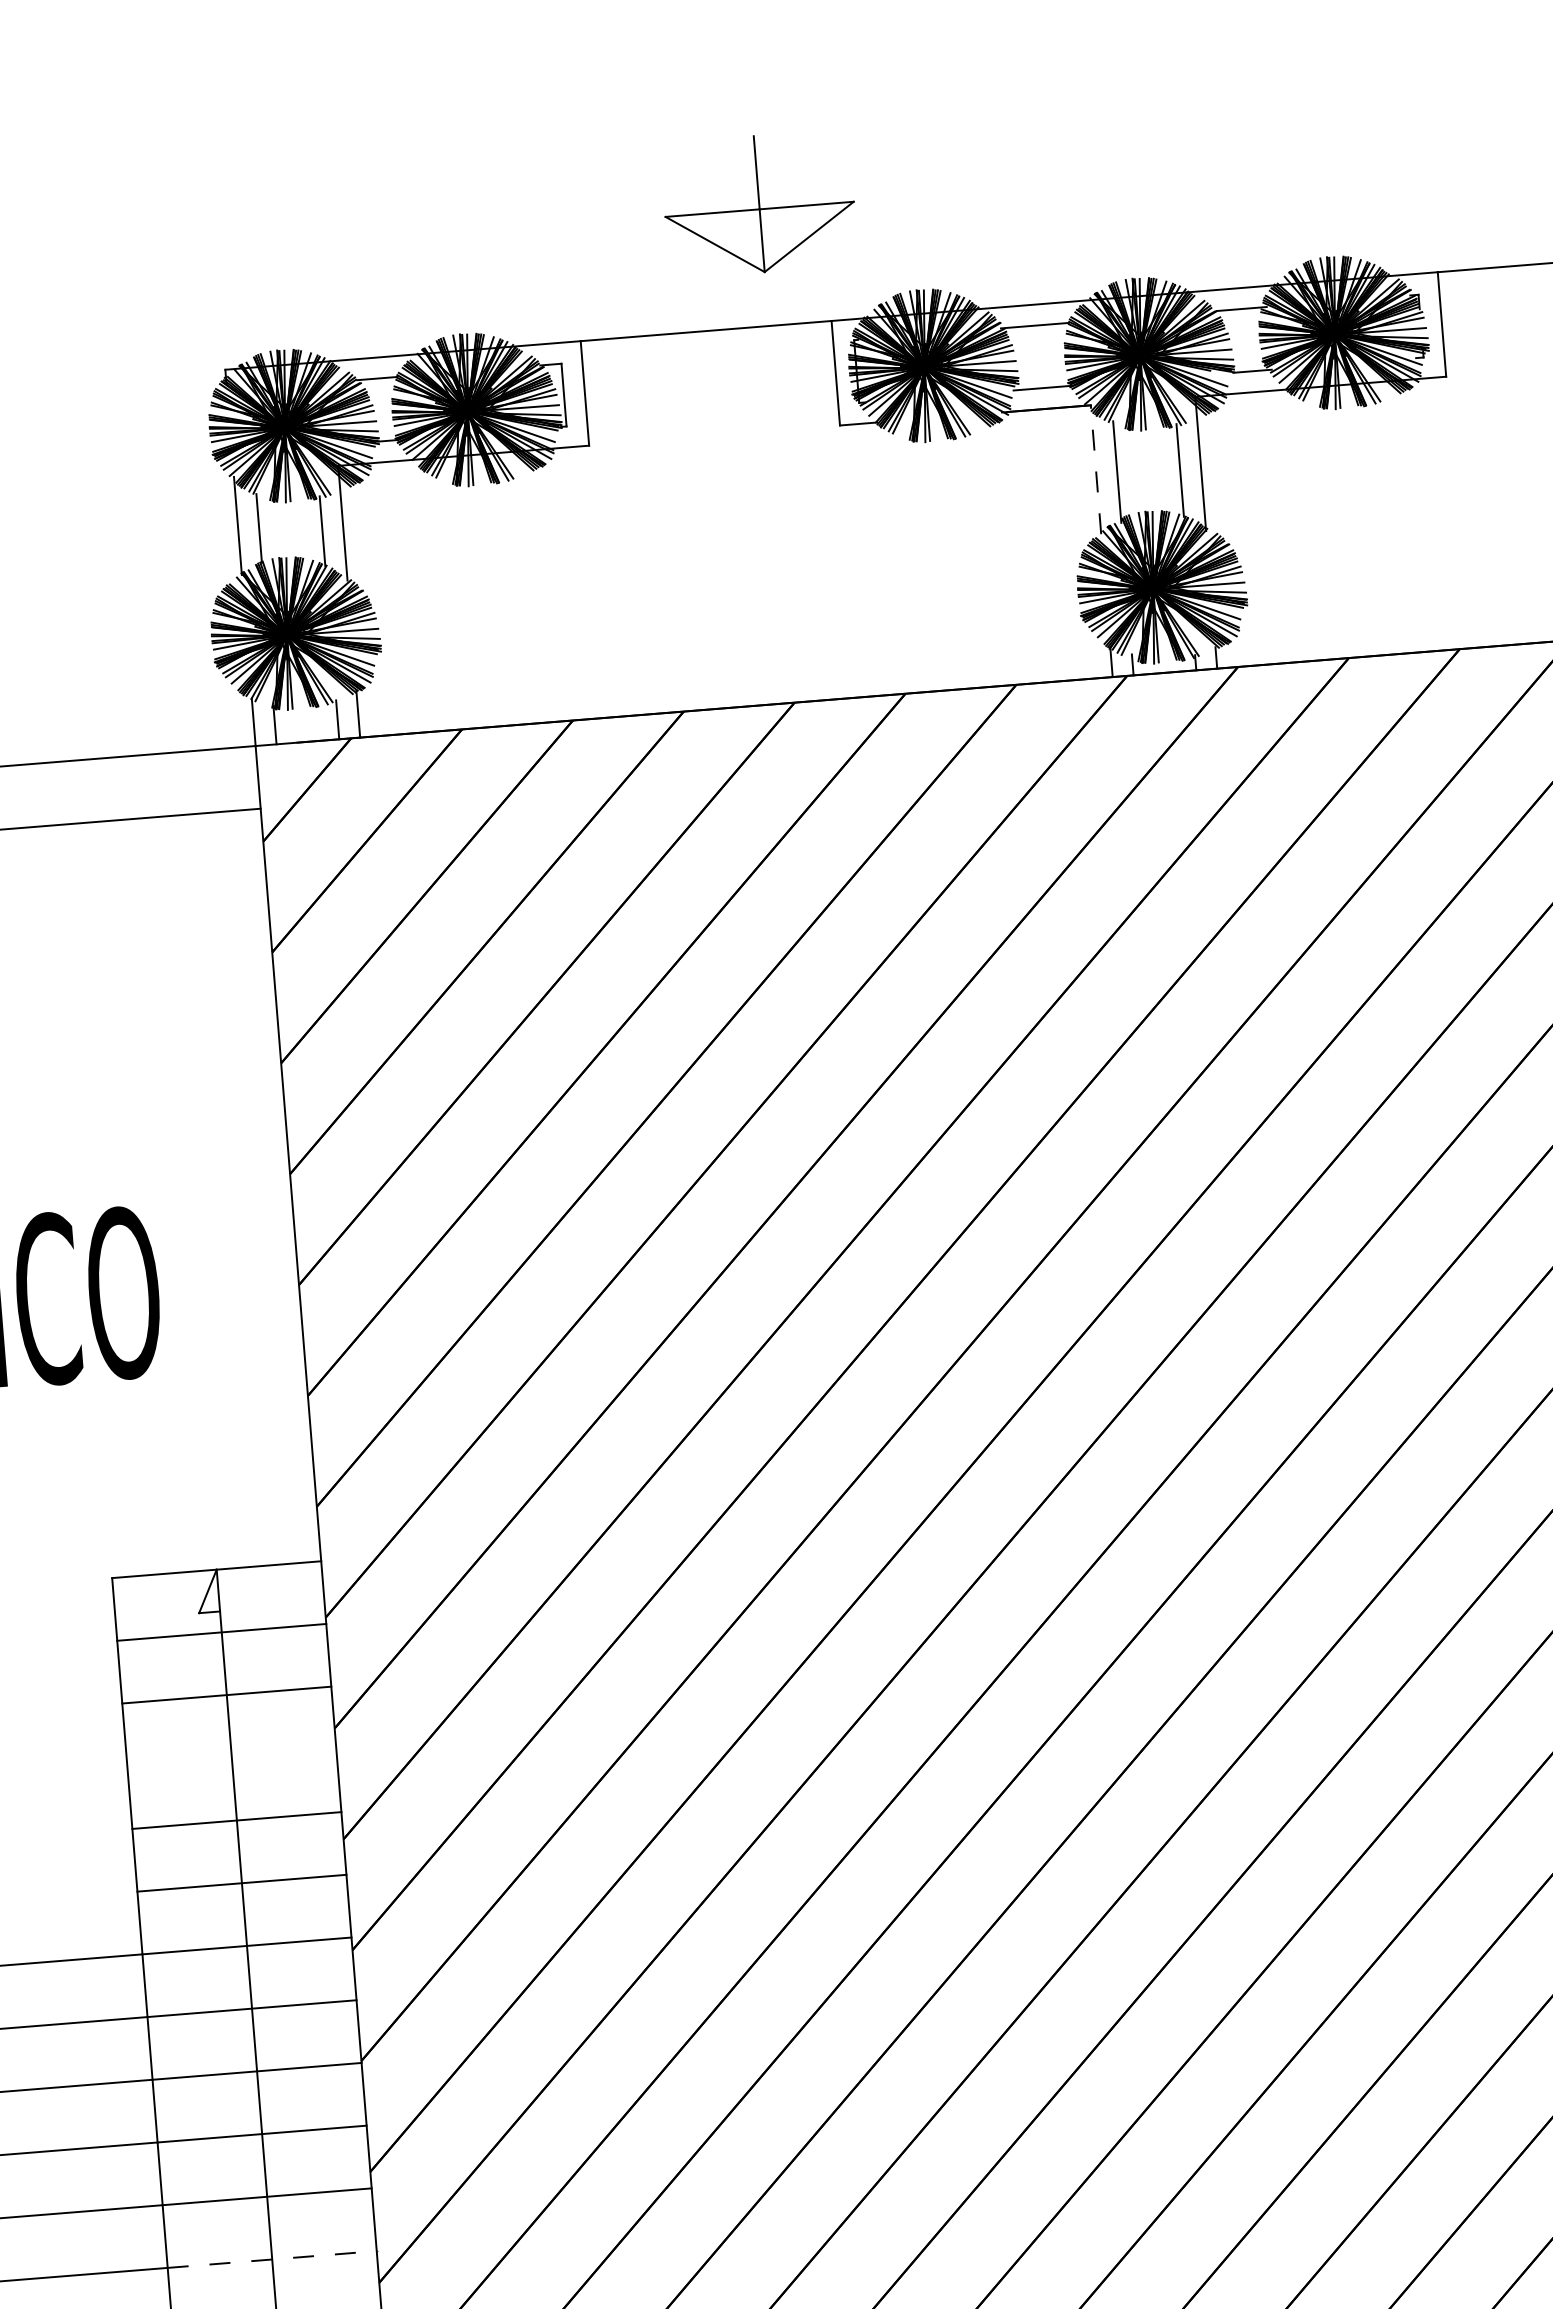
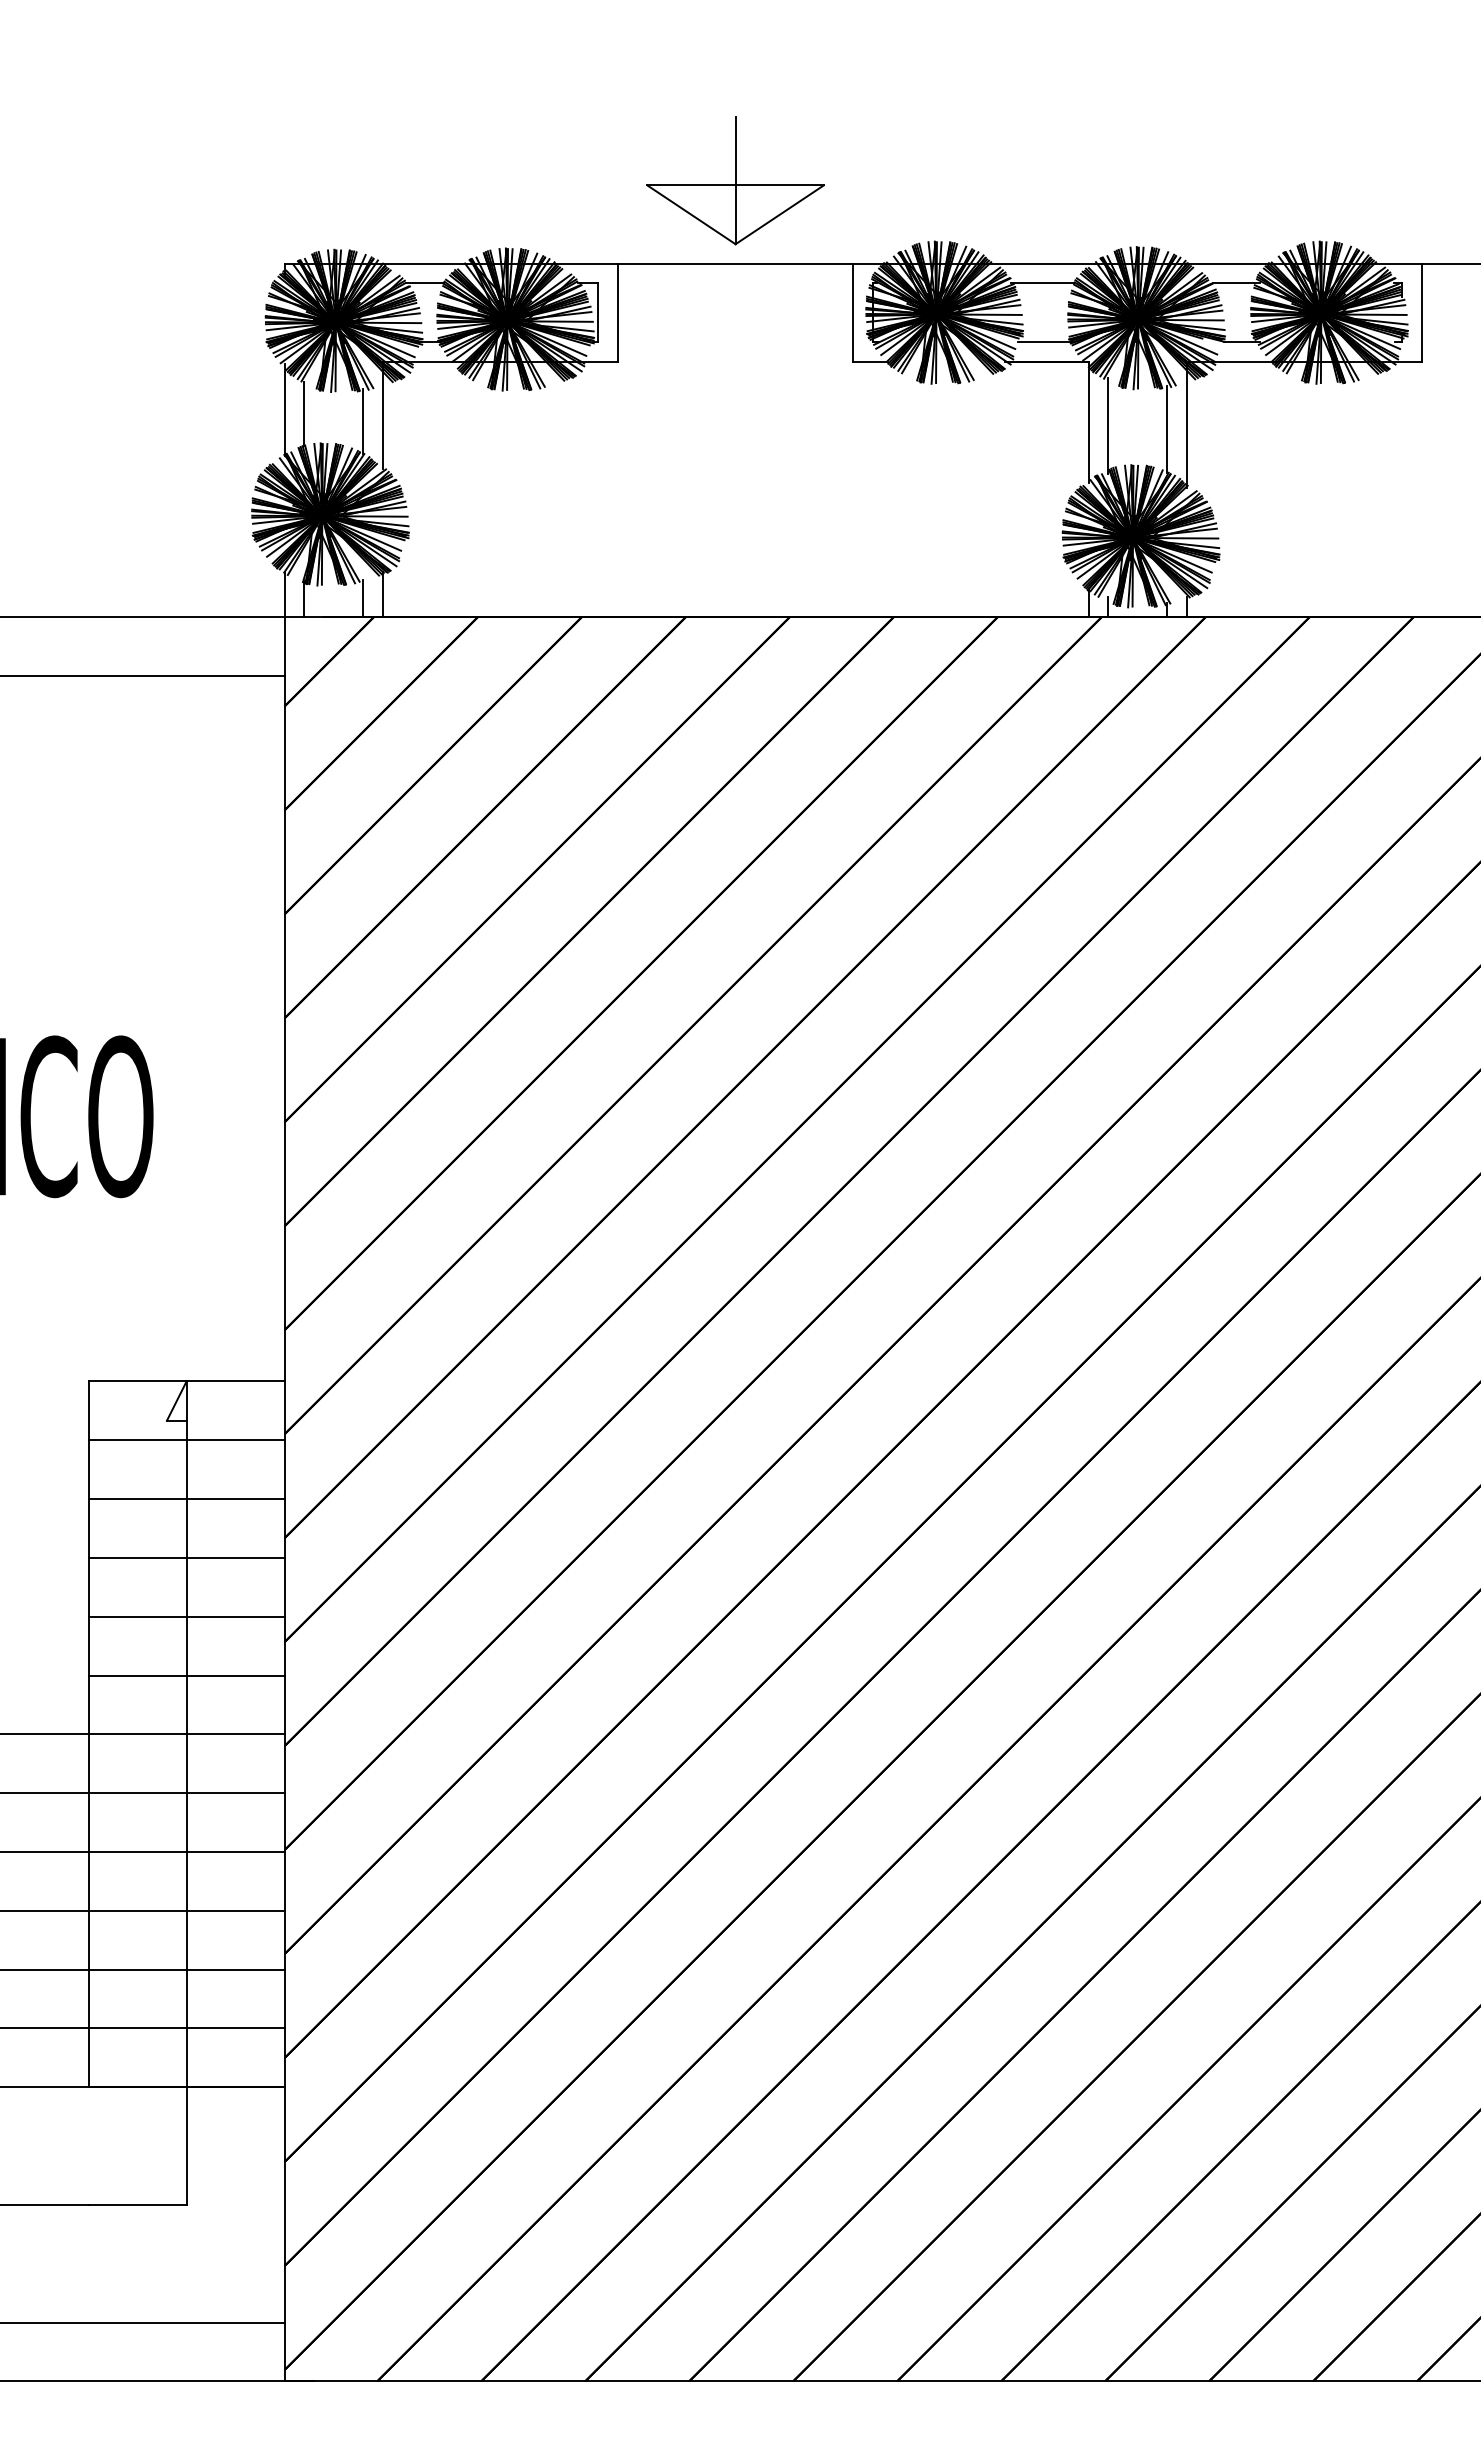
part: (759, 204) -> (735, 180), moved
line: (1095, 468) -> (1088, 421), dashed -> solid
line: (231, 1757) -> (186, 1557), added
line: (273, 2259) -> (187, 2028), dashed -> solid

